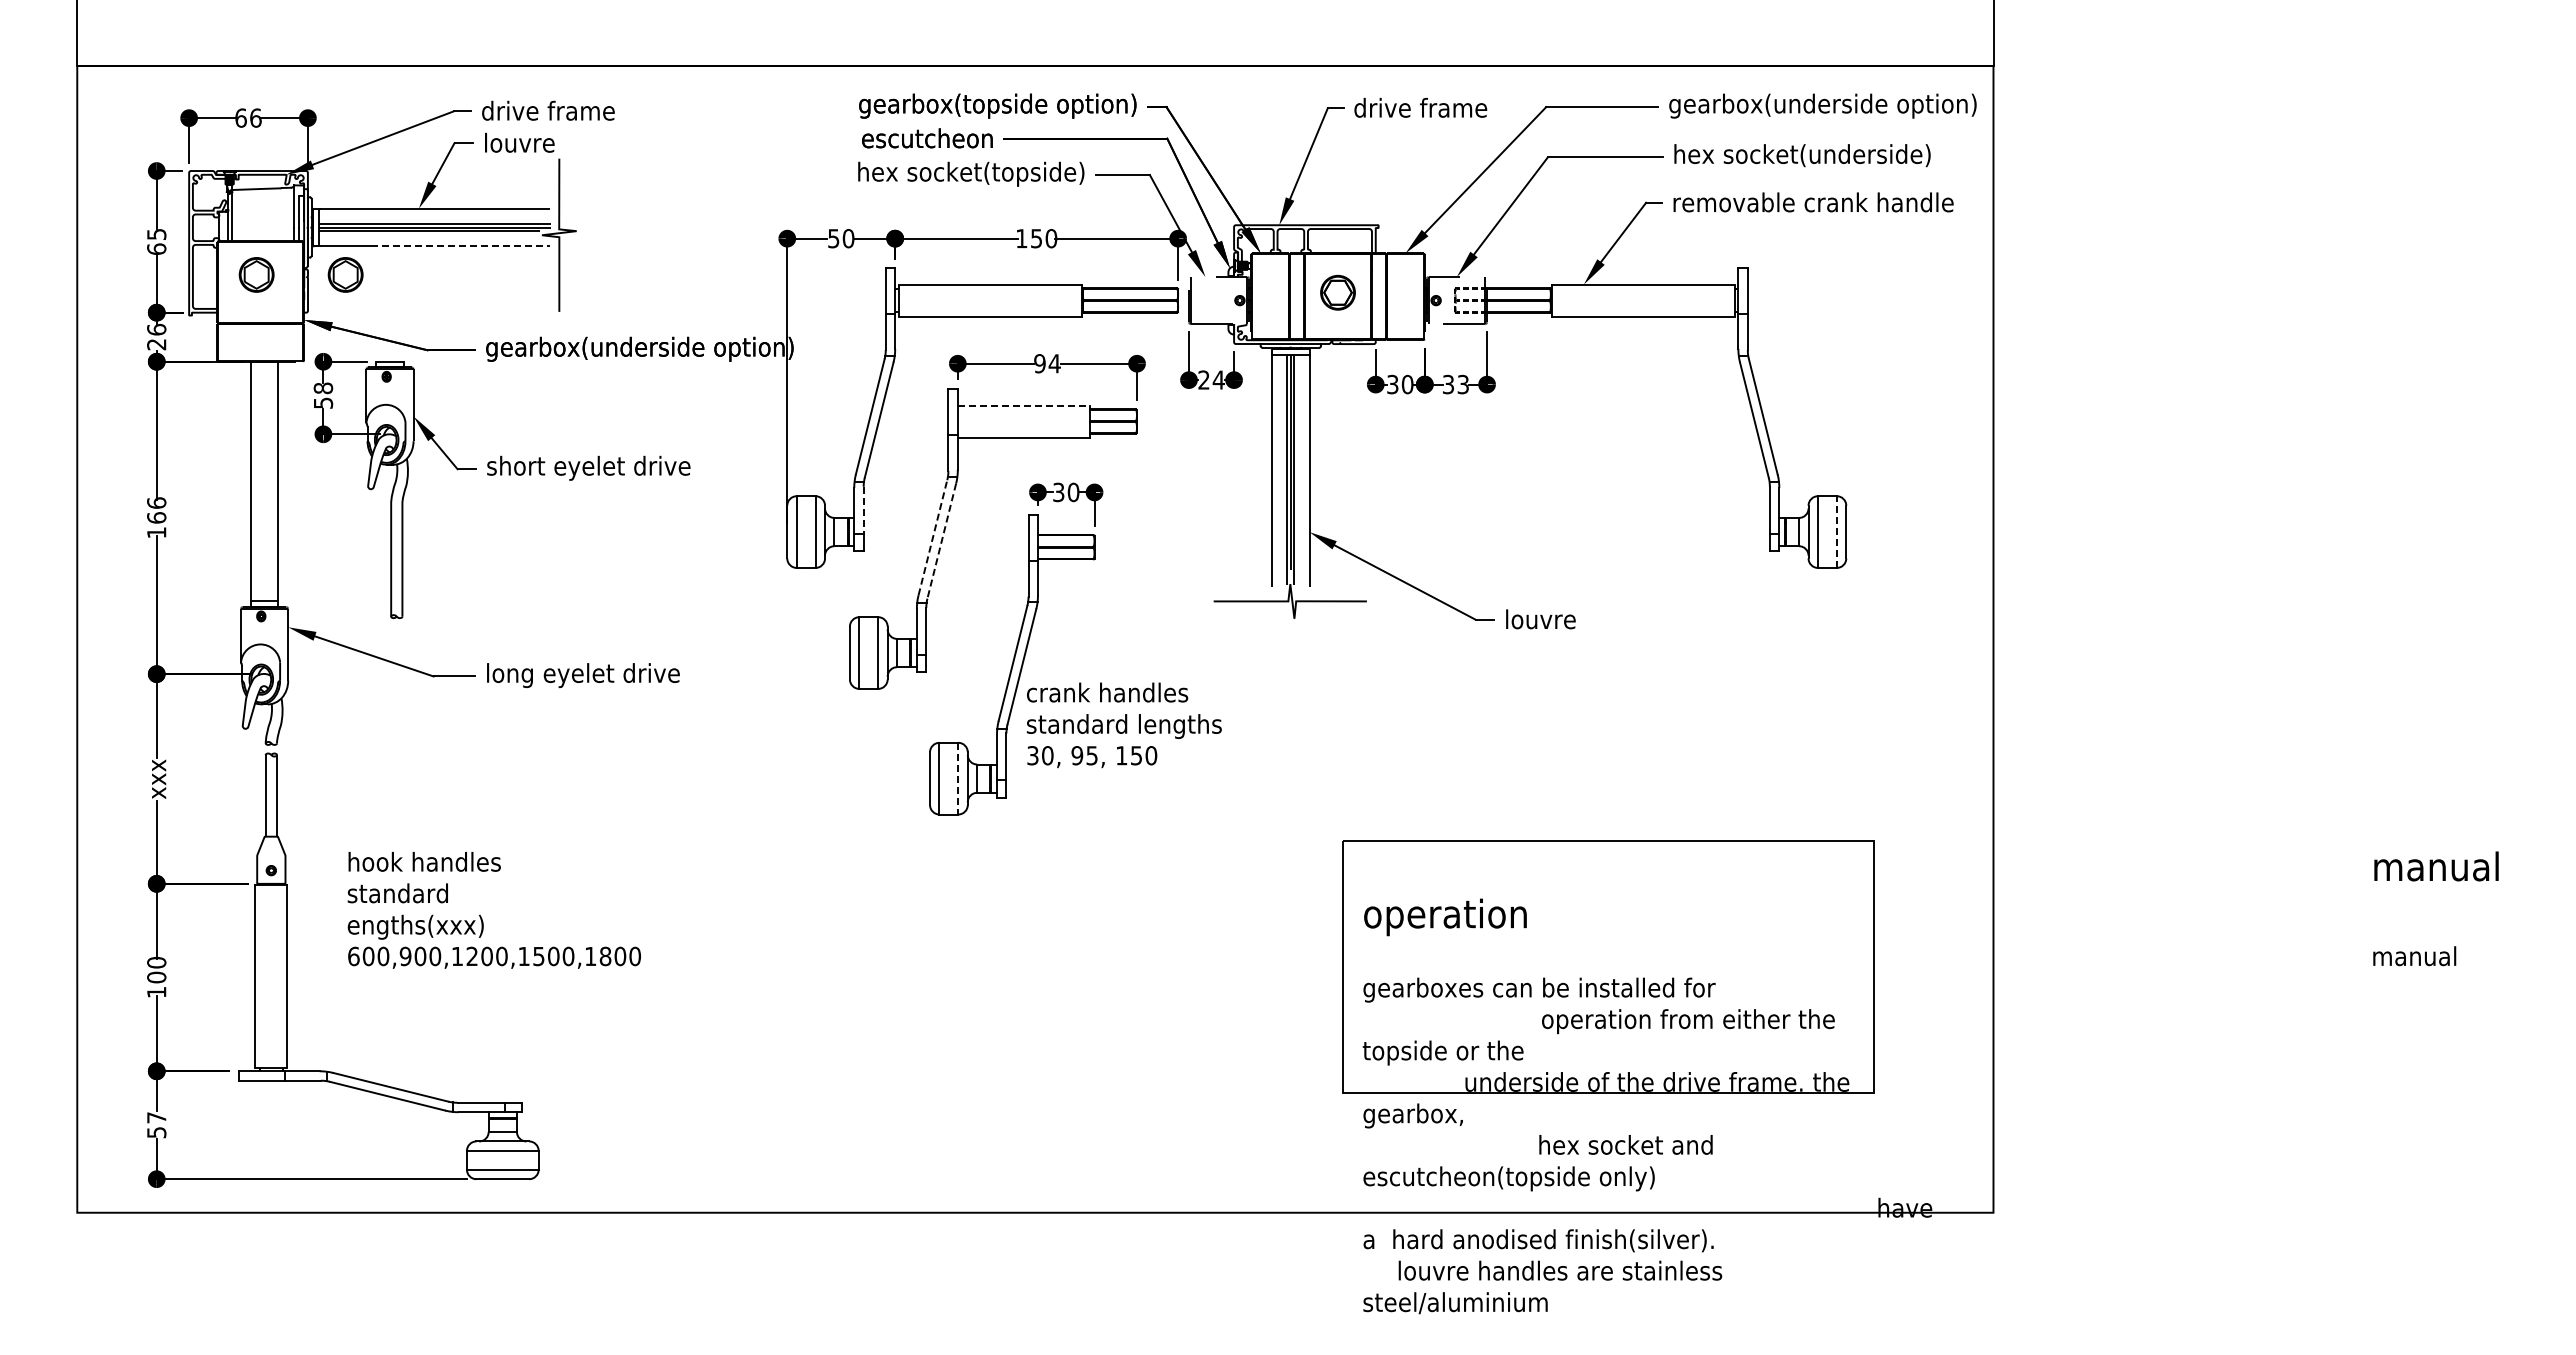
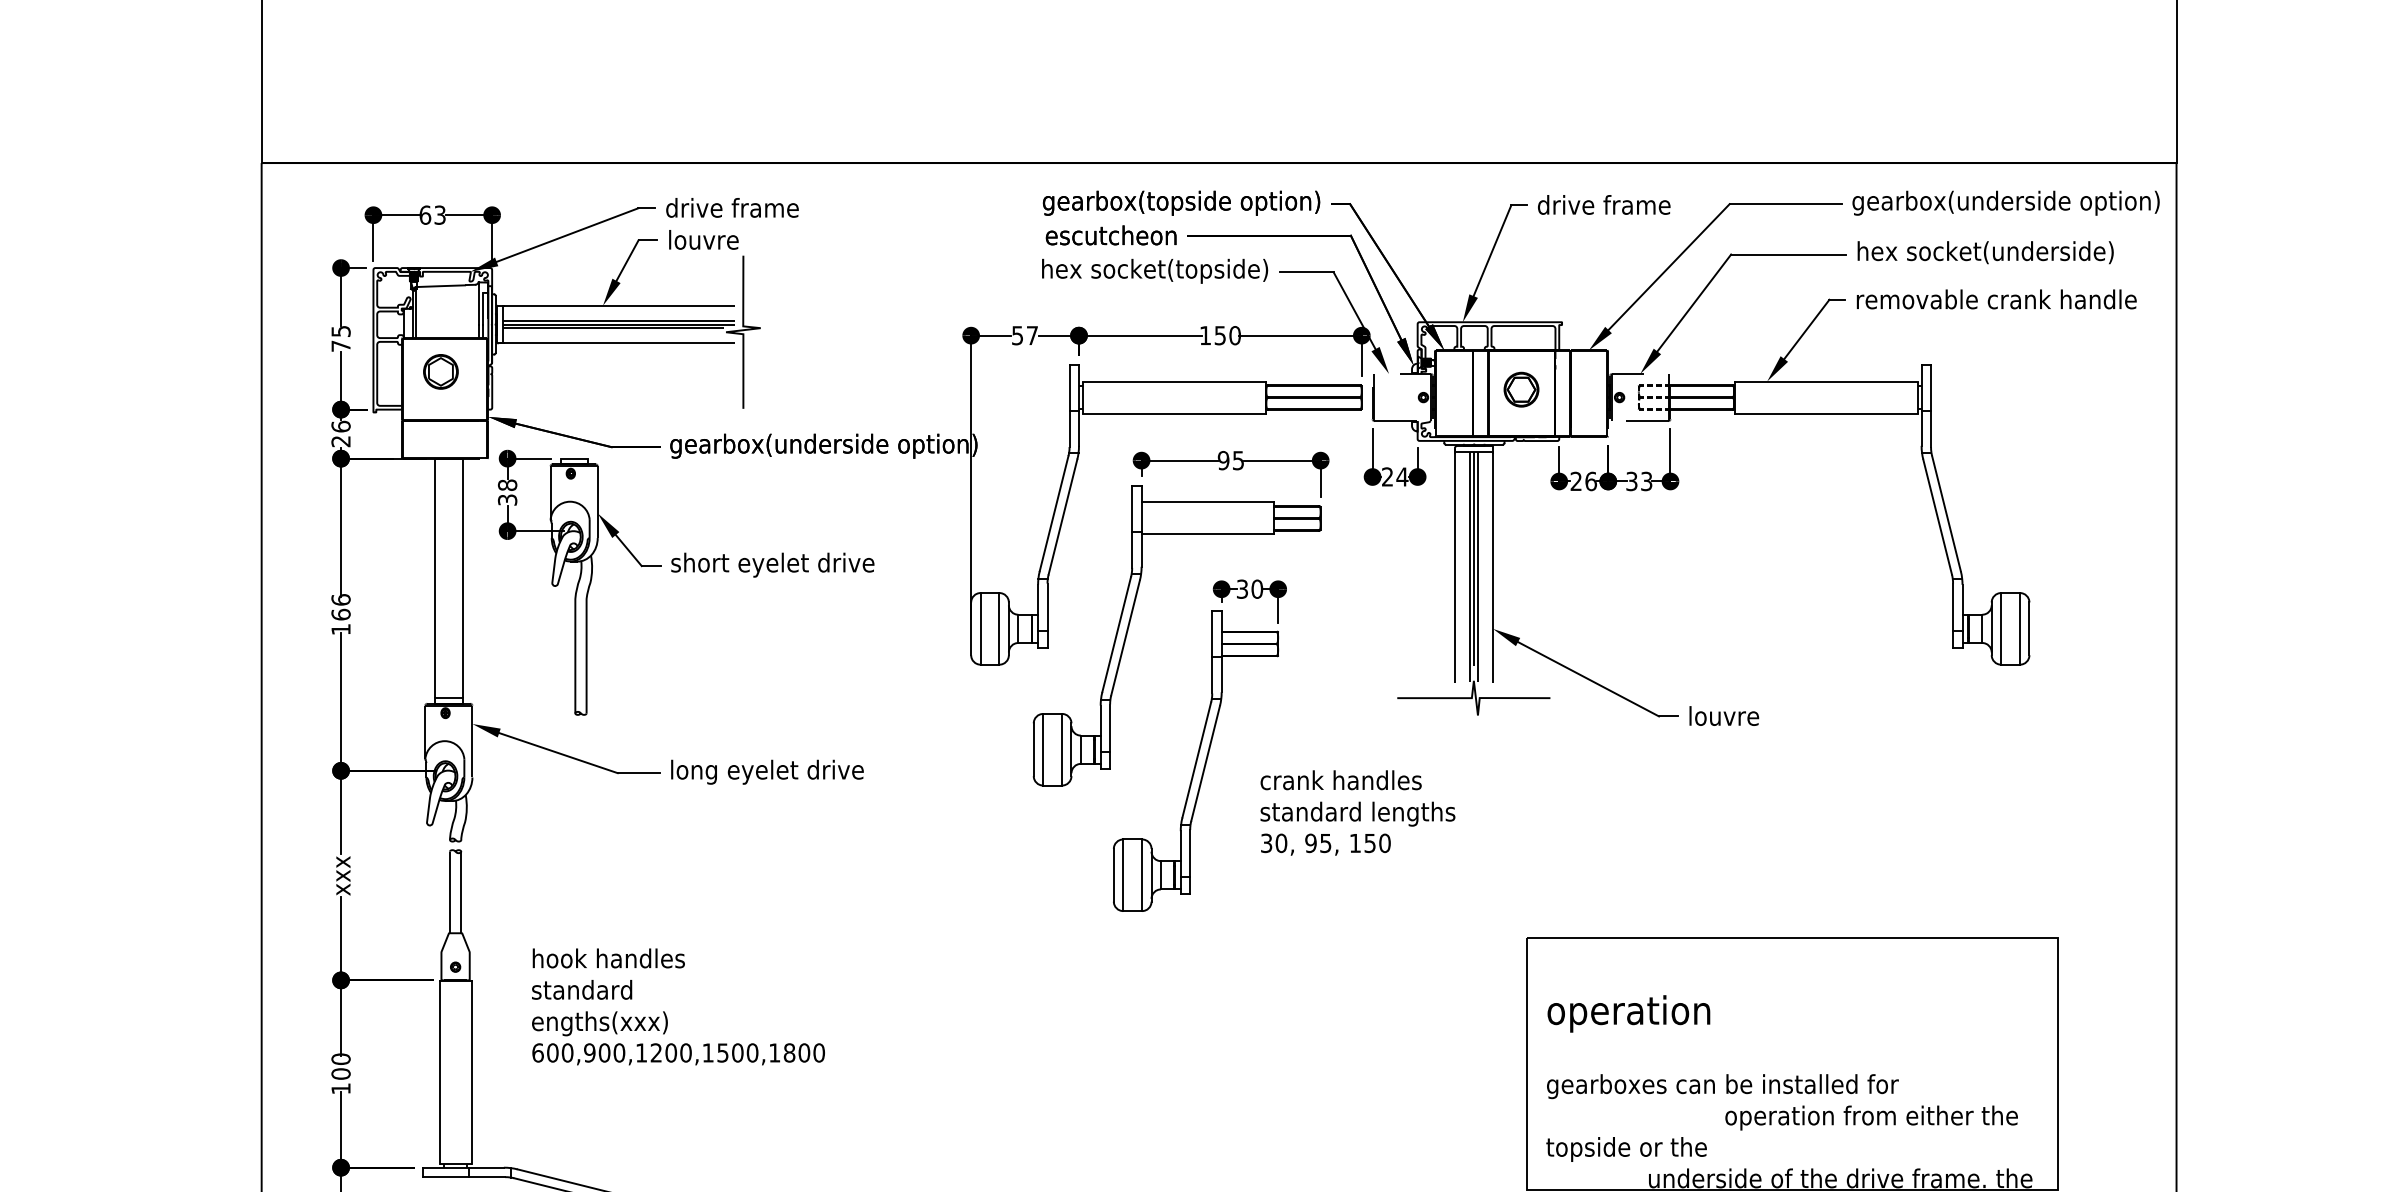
text: (255, 117) -> (439, 214), 66 -> 63
text: (848, 238) -> (1032, 335), 50 -> 57
line: (460, 246) -> (644, 343), dashed -> solid
text: (156, 248) -> (340, 345), 65 -> 75
part: (345, 274) -> (529, 371), removed
text: (1054, 363) -> (1238, 460), 94 -> 95
text: (1400, 384) -> (1583, 481), 30 -> 26
text: (322, 402) -> (506, 499), 58 -> 38
line: (1024, 405) -> (1208, 502), dashed -> solid
line: (863, 510) -> (1047, 607), dashed -> solid
line: (1836, 532) -> (2019, 629), dashed -> solid
line: (933, 537) -> (1117, 634), dashed -> solid
line: (941, 541) -> (1125, 638), dashed -> solid
text: (1123, 725) -> (1357, 813), moved
line: (958, 778) -> (1142, 875), dashed -> solid

